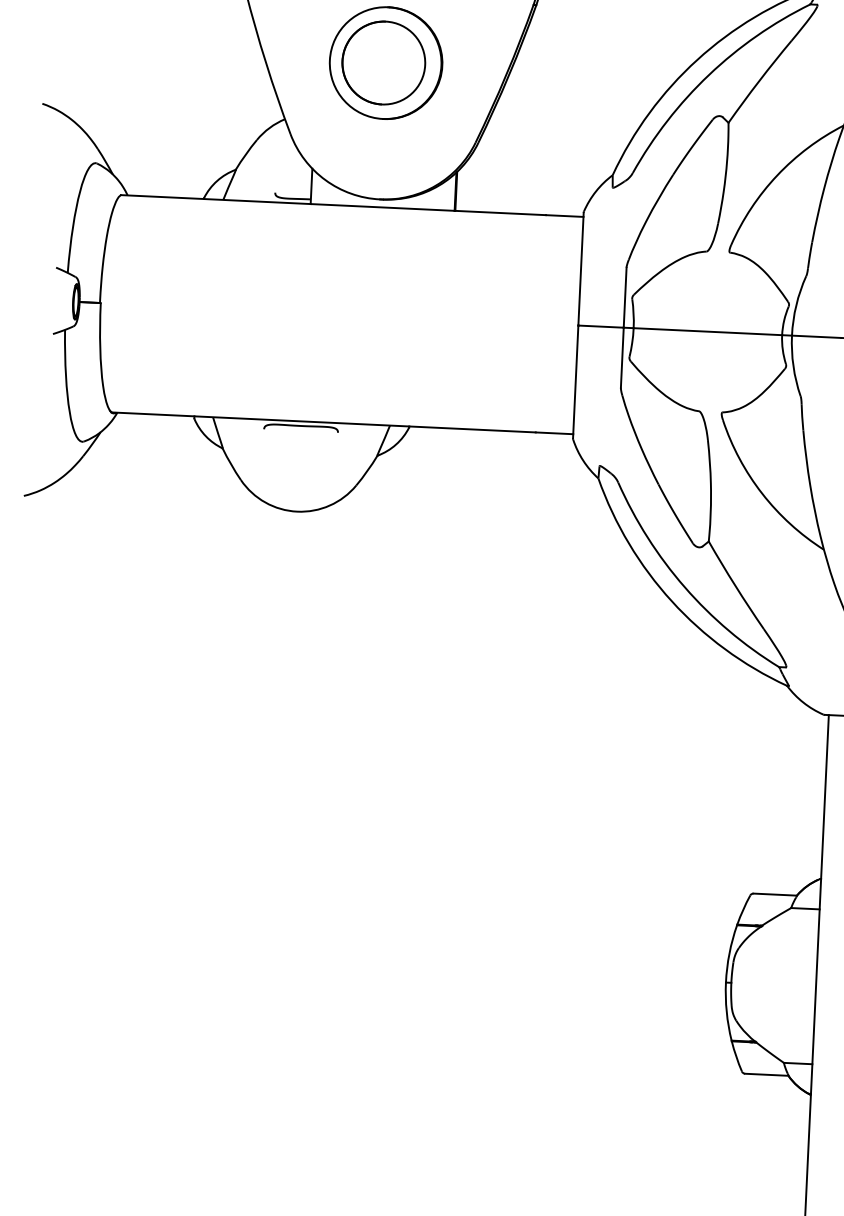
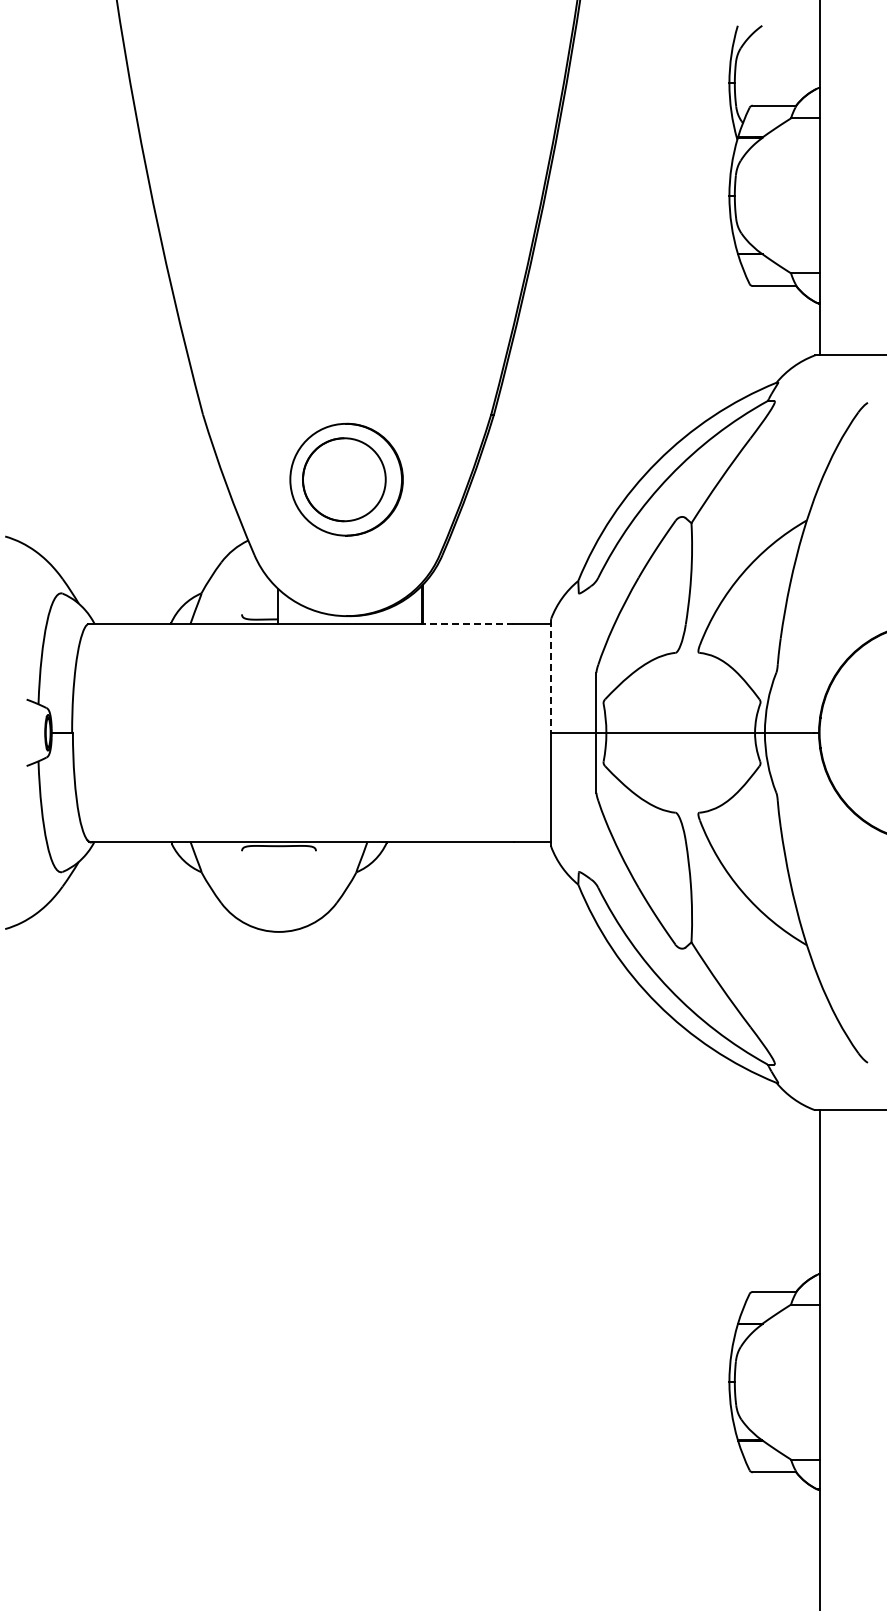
line: (500, 213) -> (467, 624), solid -> dashed
line: (581, 269) -> (551, 676), solid -> dashed

